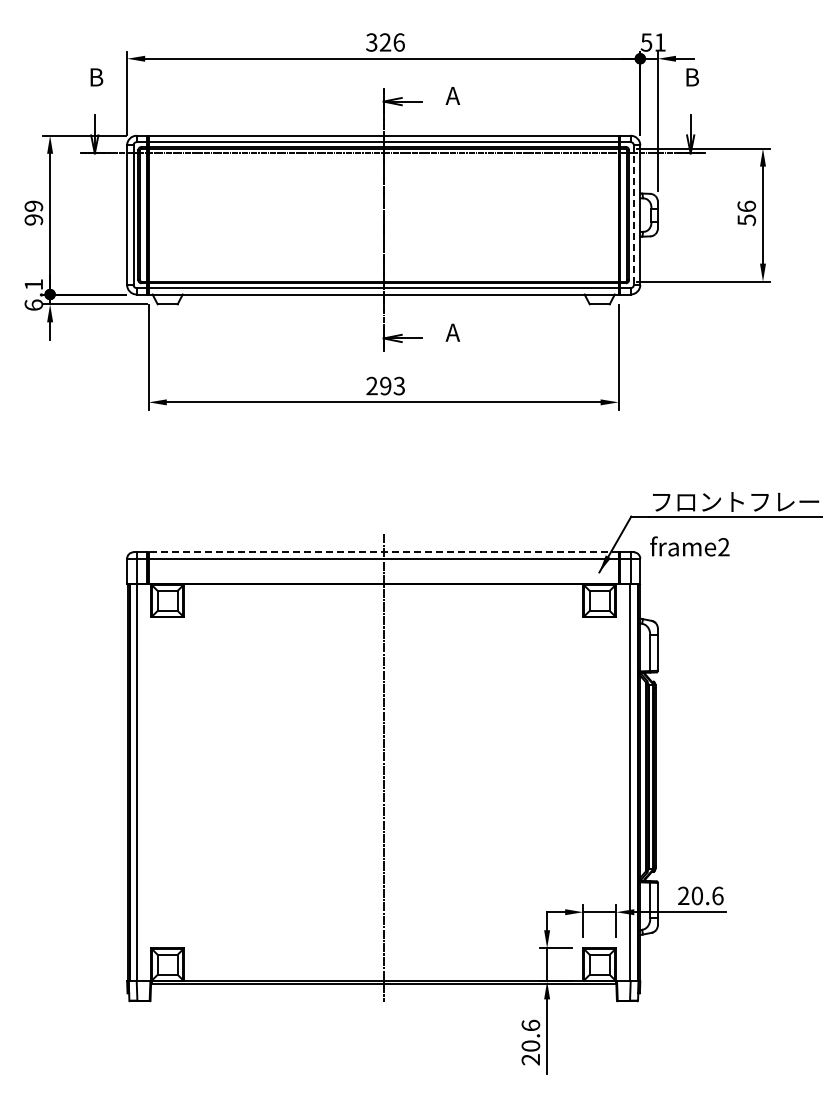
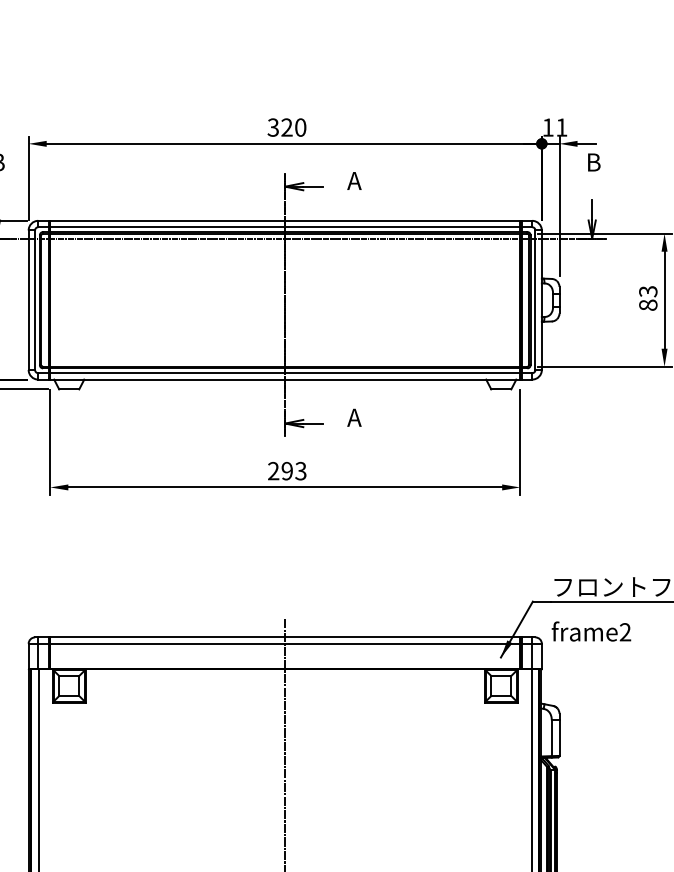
text: (398, 42) -> (300, 127), 326 -> 320
text: (646, 42) -> (548, 127), 51 -> 11
text: (746, 213) -> (648, 298), 56 -> 83
line: (633, 215) -> (535, 300), dashed -> solid
line: (383, 552) -> (285, 637), dashed -> solid

